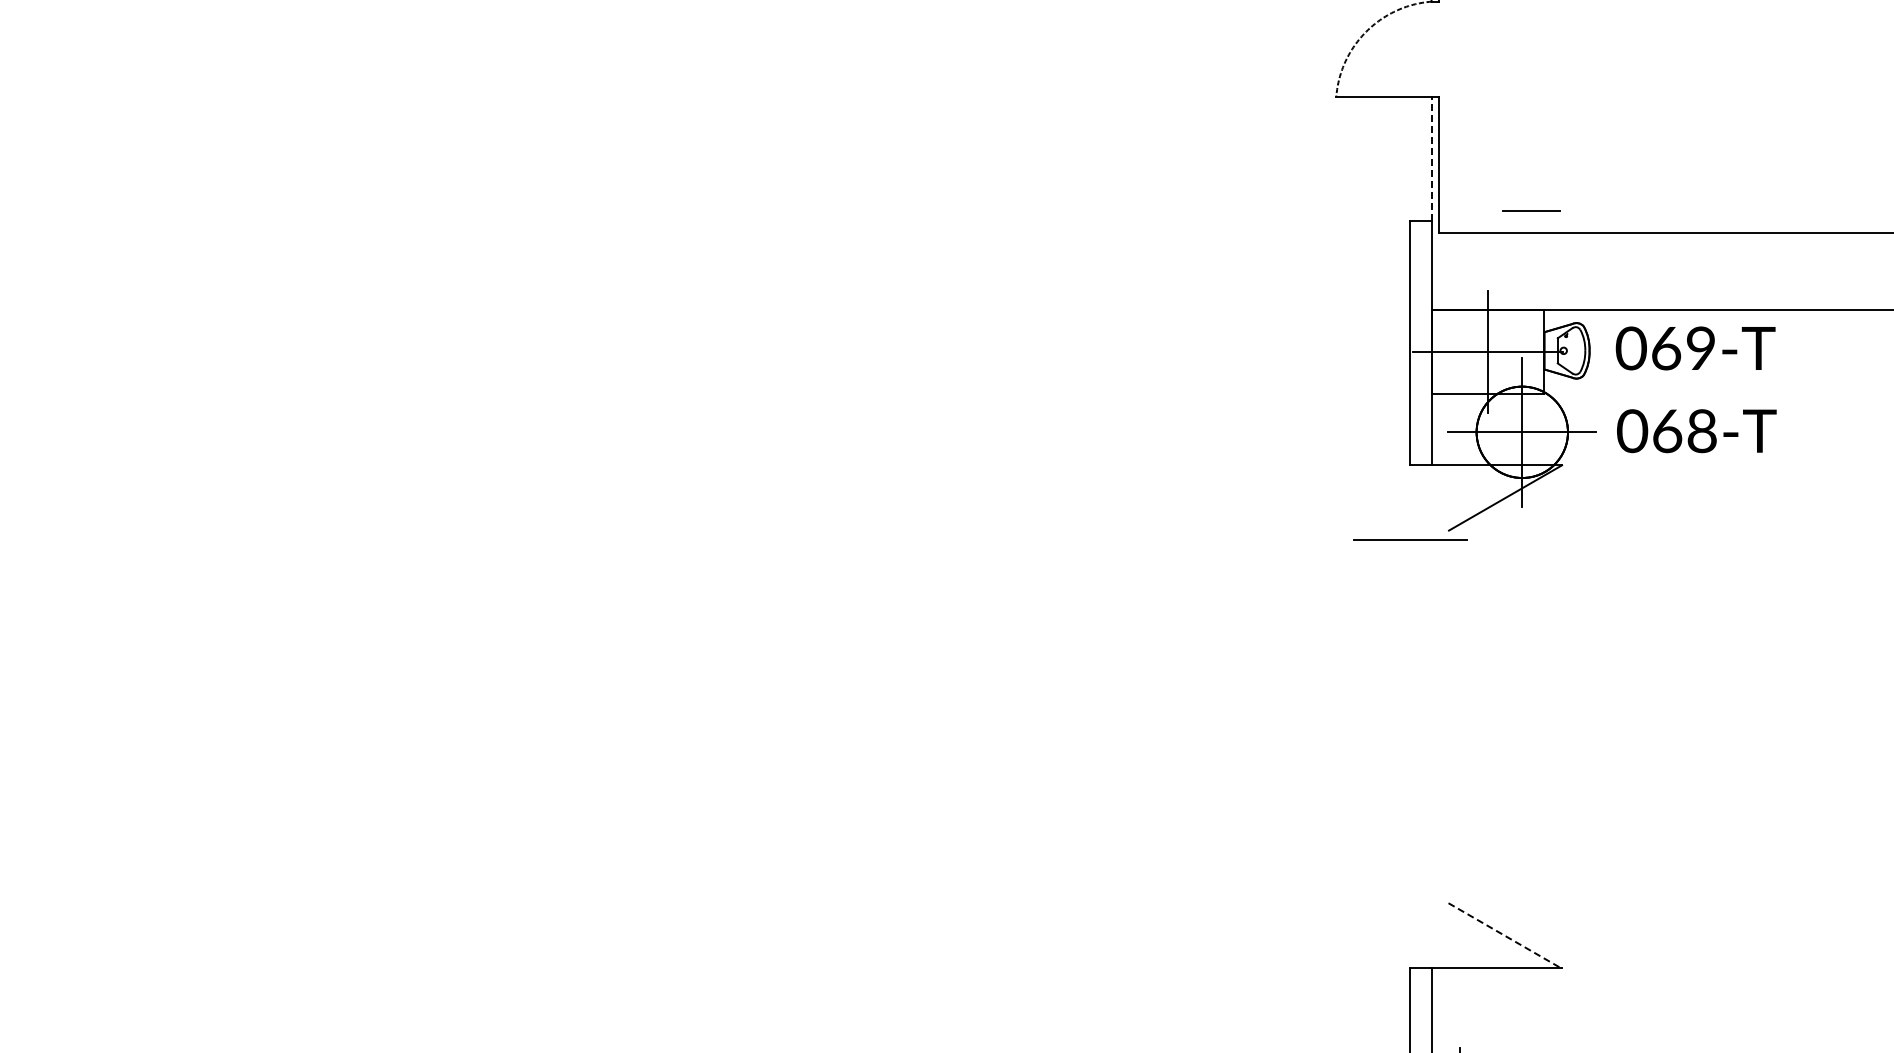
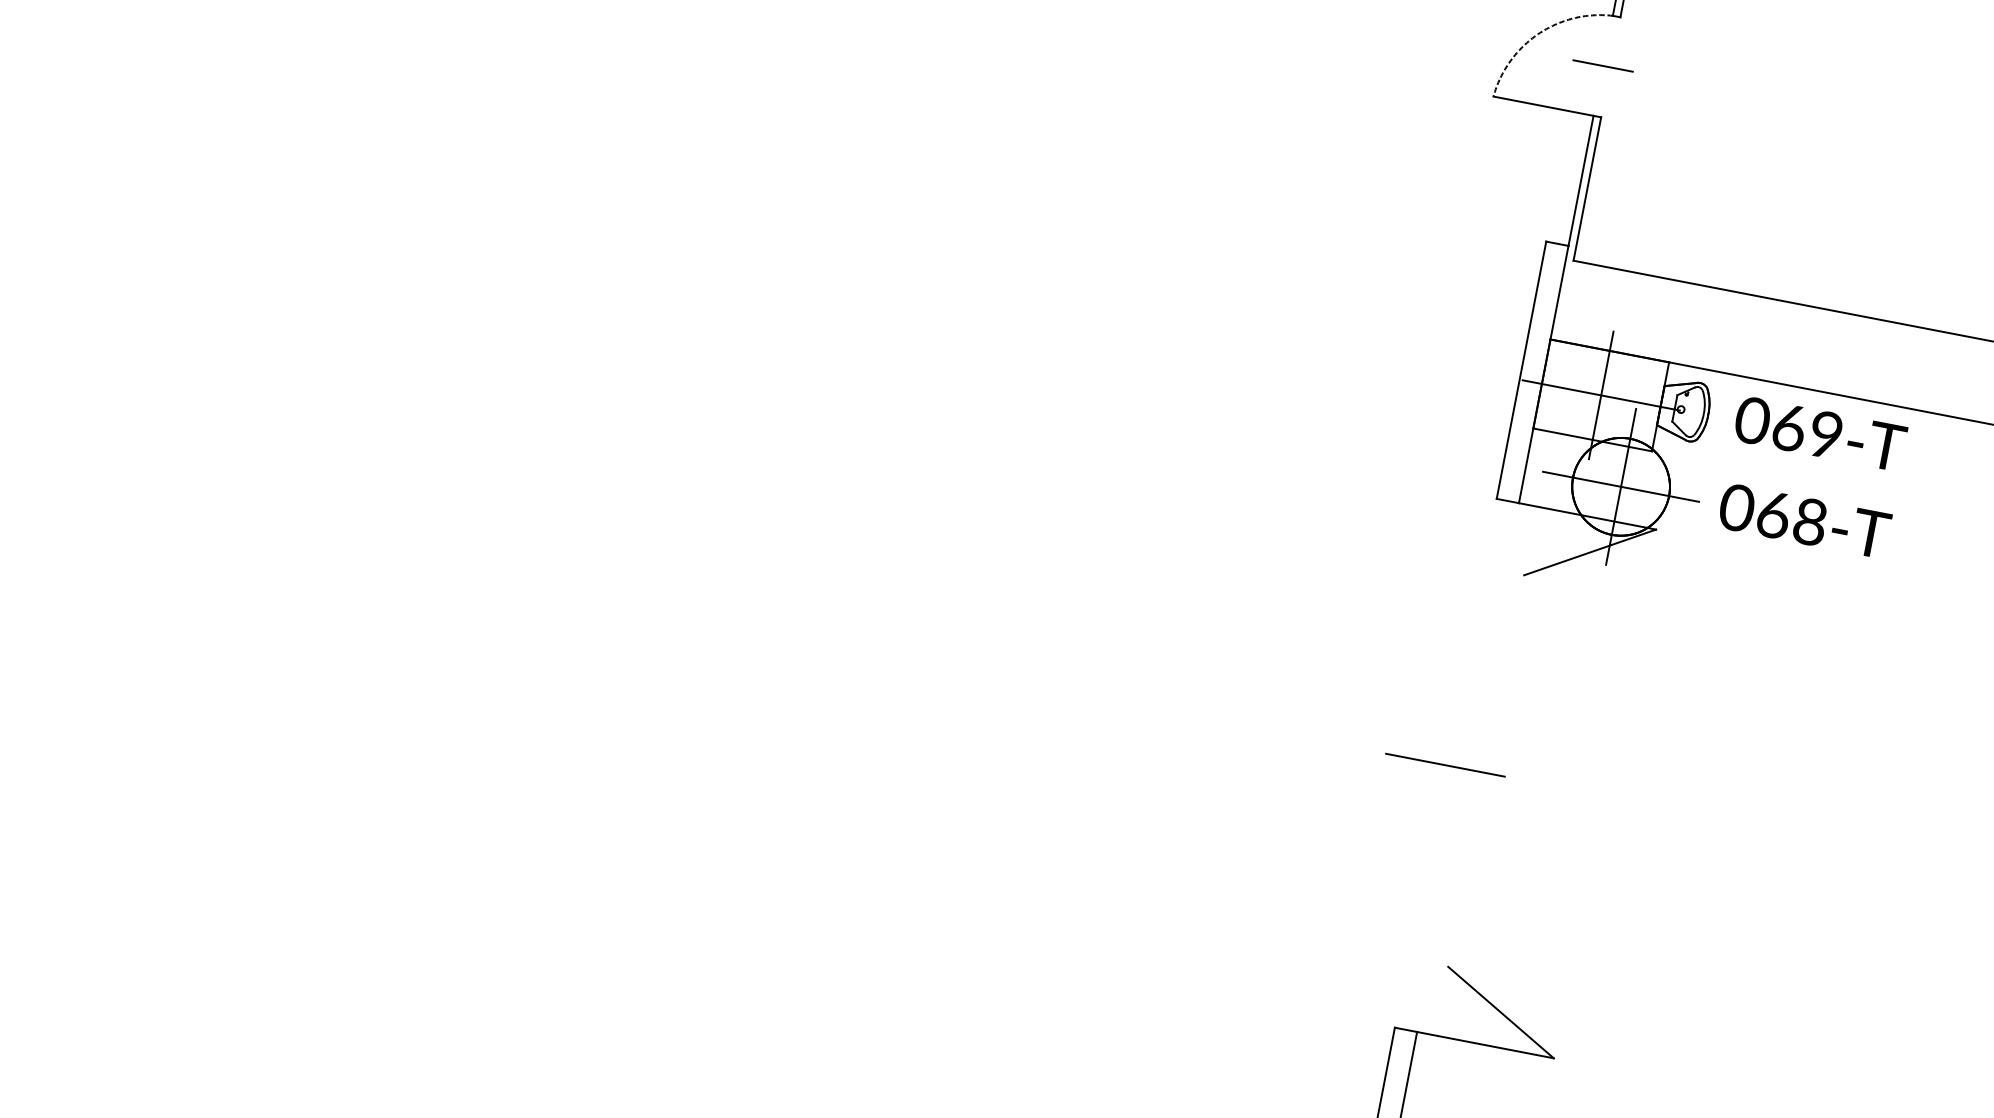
line: (1431, 158) -> (1581, 180), dashed -> solid
line: (1531, 210) -> (1603, 65), moved
line: (1410, 539) -> (1445, 764), moved
line: (1505, 936) -> (1501, 1013), dashed -> solid

